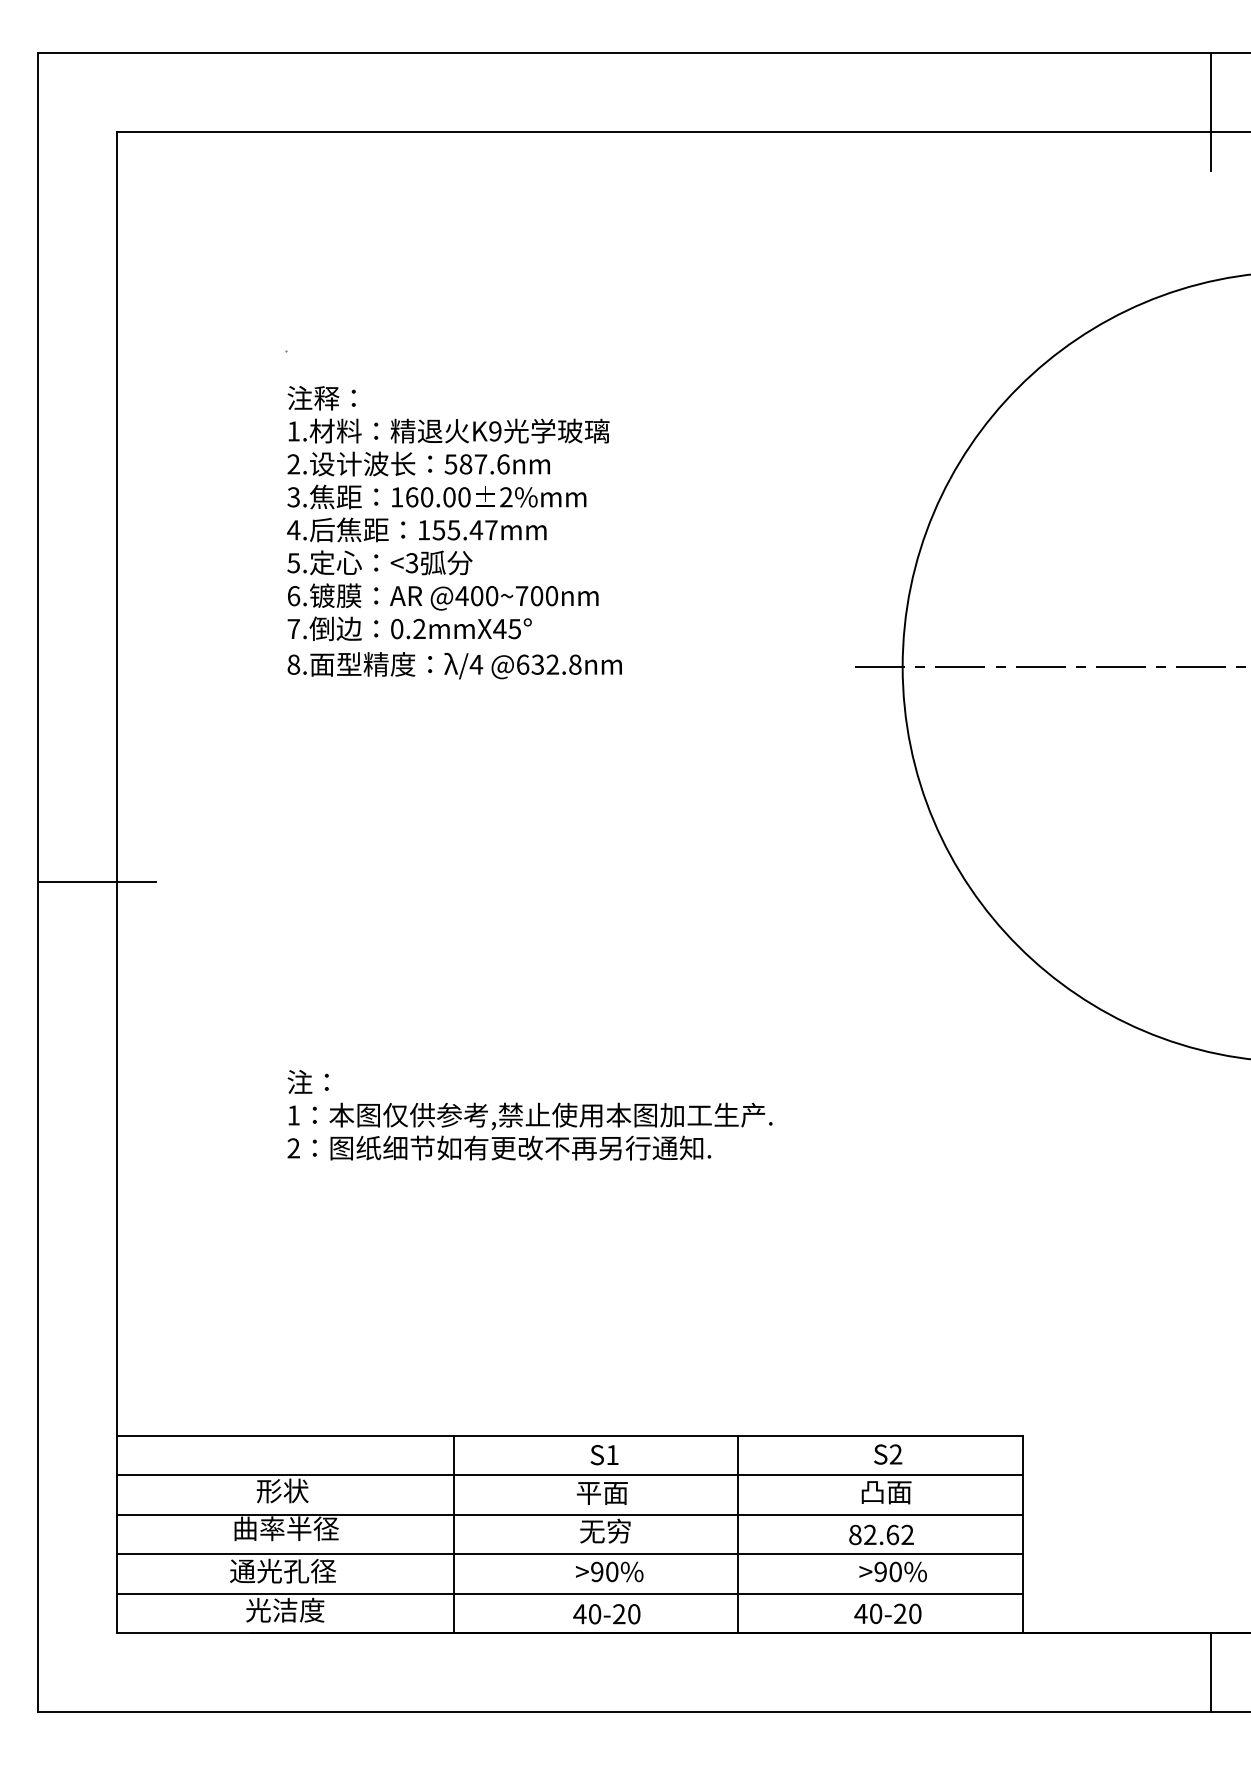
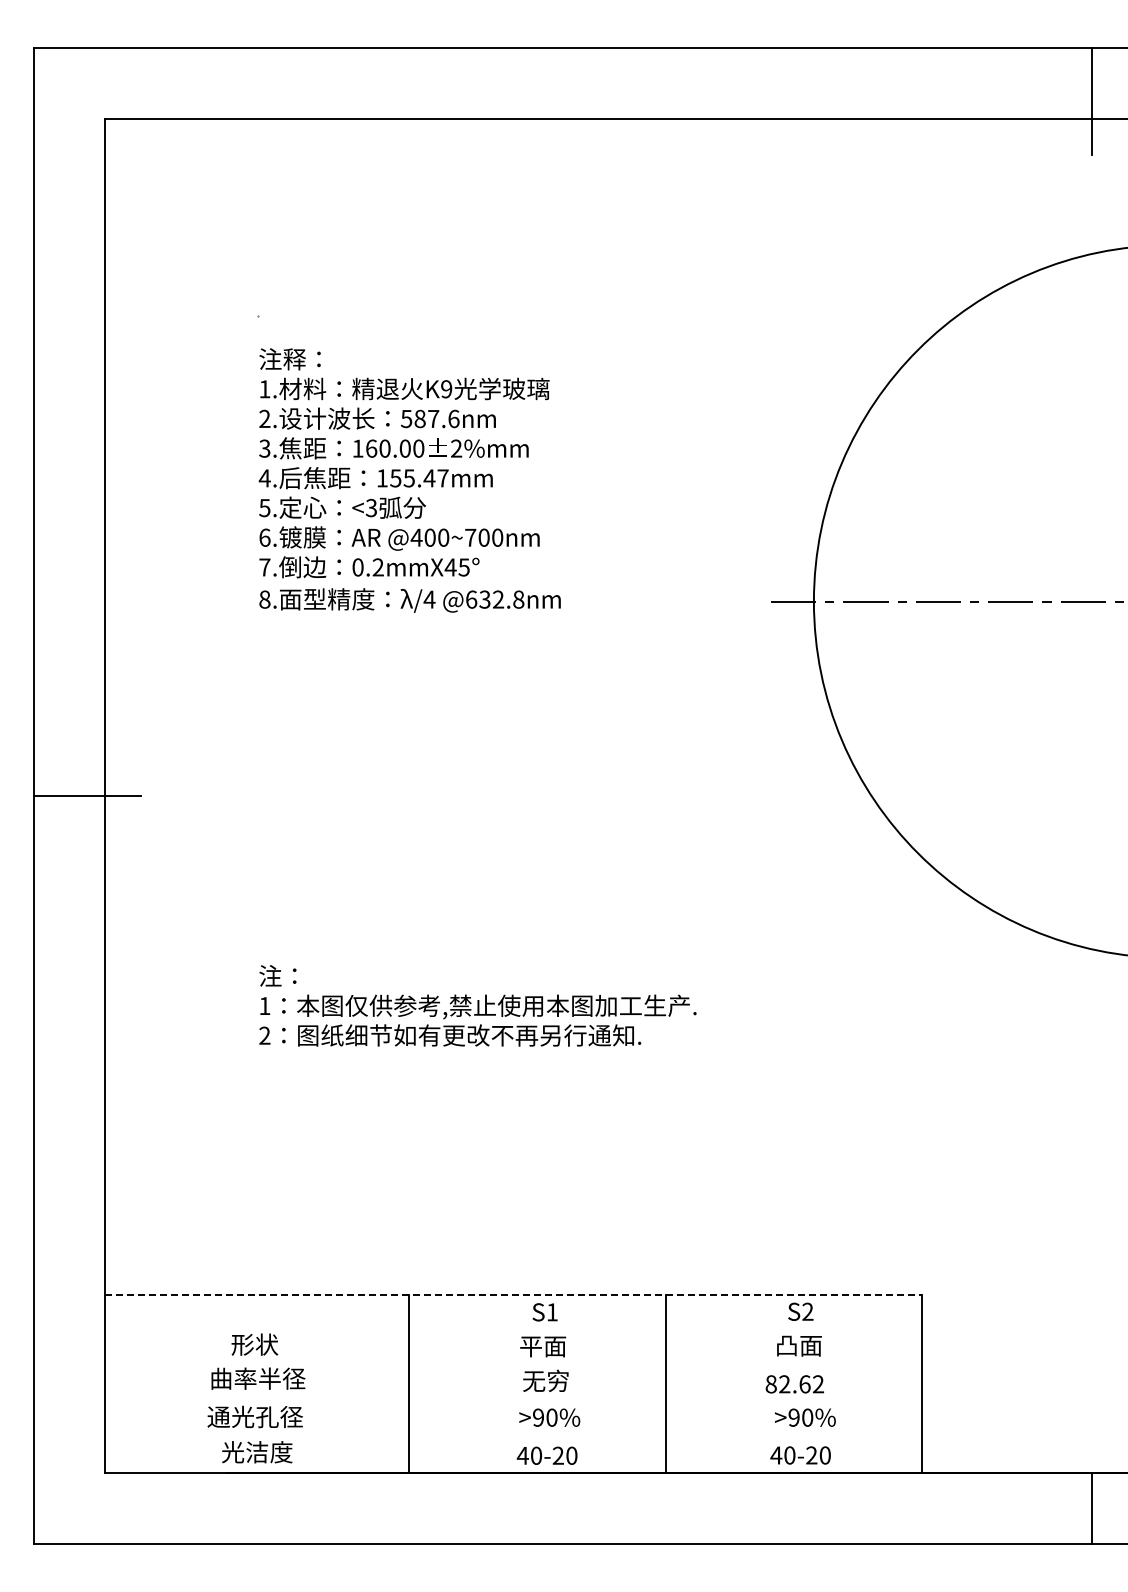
line: (570, 1435) -> (514, 1294), solid -> dashed
line: (569, 1475) -> (513, 1330), removed
line: (569, 1515) -> (513, 1366), removed
line: (569, 1553) -> (513, 1401), removed
line: (569, 1593) -> (513, 1437), removed

